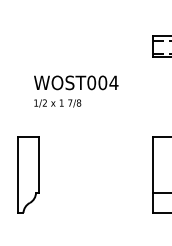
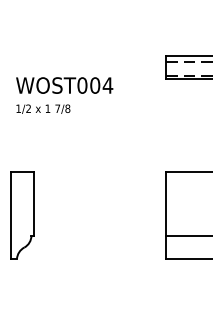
text: (76, 91) -> (64, 95), moved

